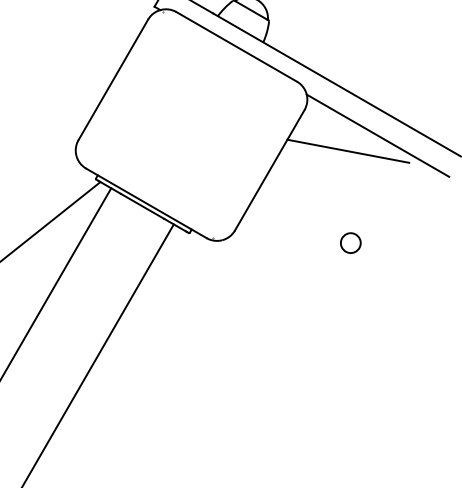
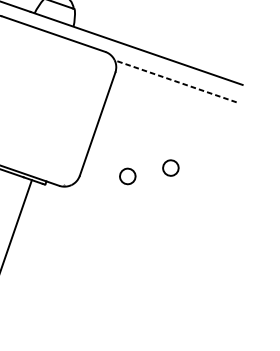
line: (377, 135) -> (175, 81), solid -> dashed
line: (348, 150) -> (155, 97), removed
circle: (294, 242) -> (127, 176), added

